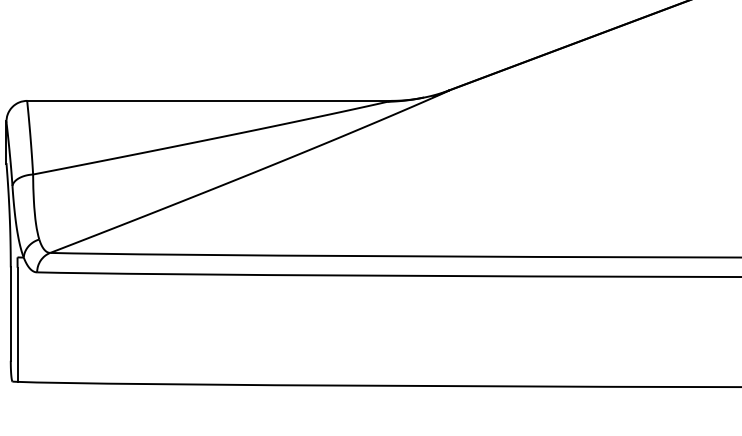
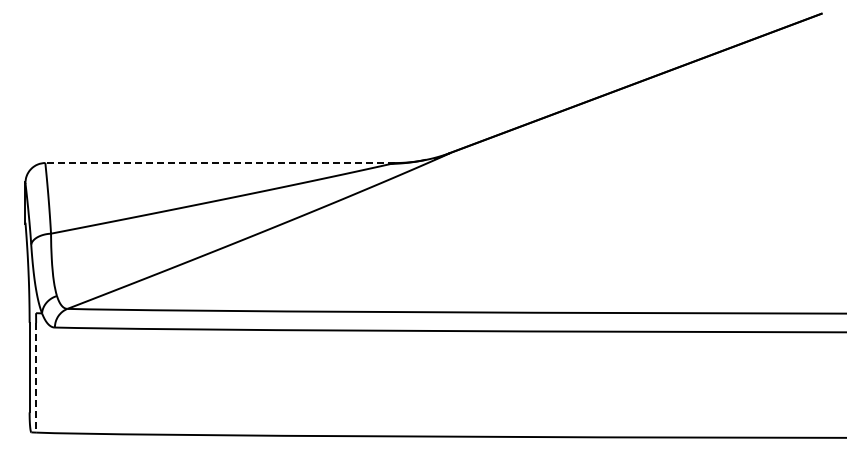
line: (208, 101) -> (219, 163), solid -> dashed
line: (17, 324) -> (36, 377), solid -> dashed

